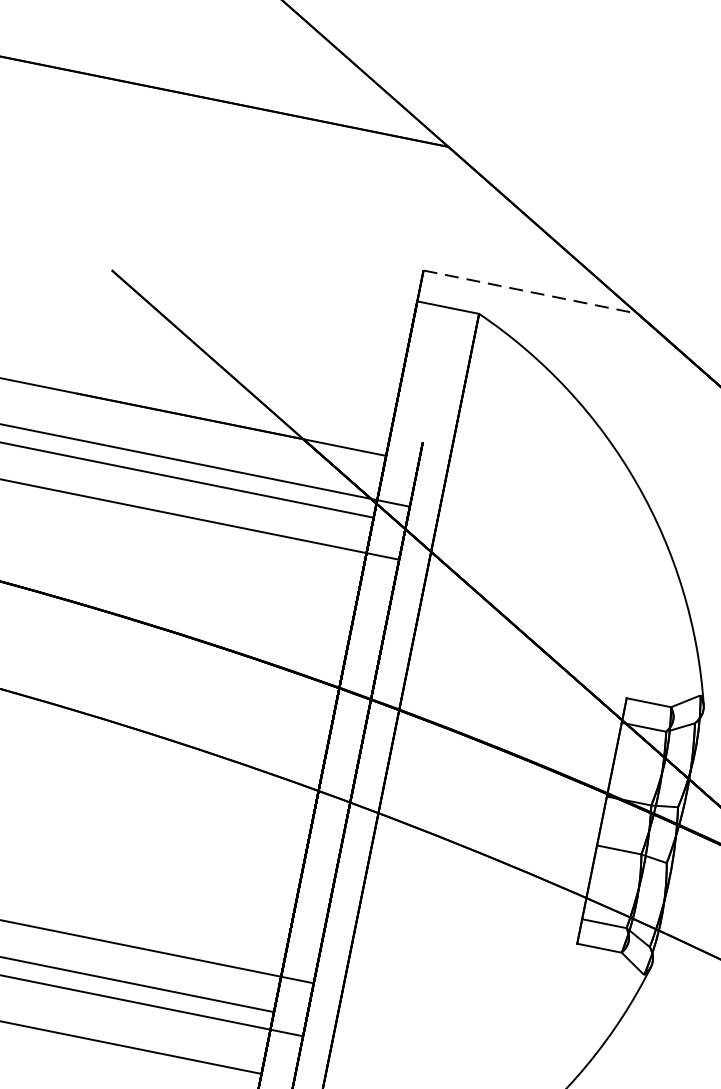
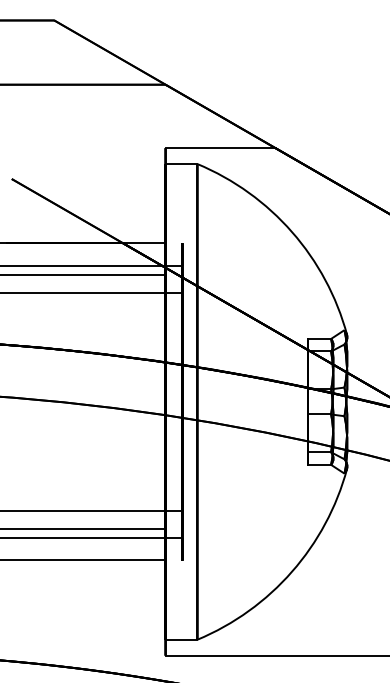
line: (530, 292) -> (220, 148), dashed -> solid

